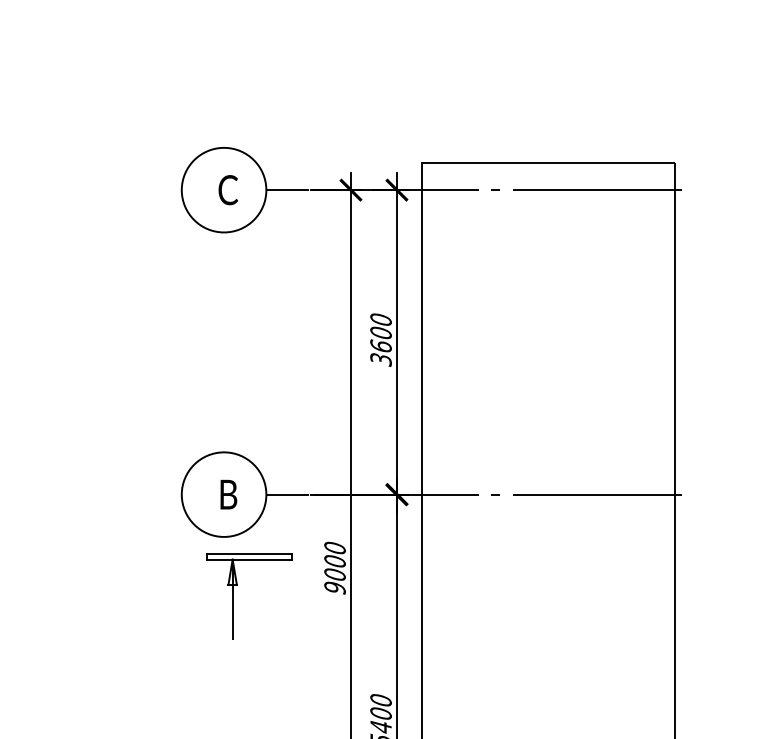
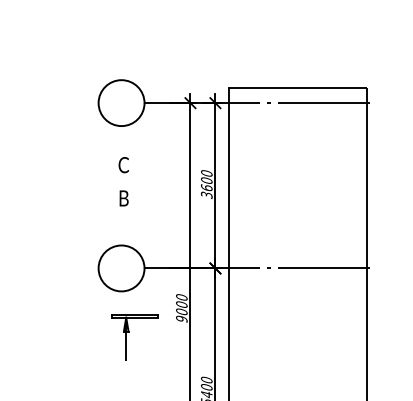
text: (227, 190) -> (123, 165), moved
text: (227, 494) -> (123, 198), moved
part: (238, 586) -> (129, 332), moved

